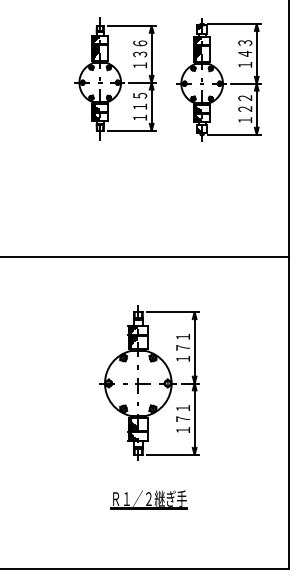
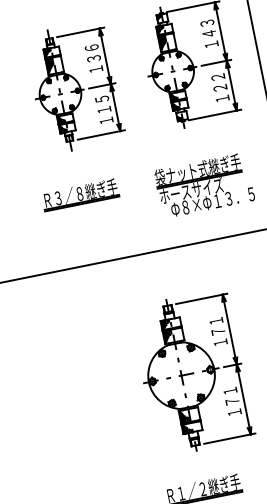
part: (115, 78) -> (74, 87), moved
part: (86, 186) -> (80, 195), added
part: (210, 201) -> (204, 185), added
part: (149, 382) -> (192, 372), moved

